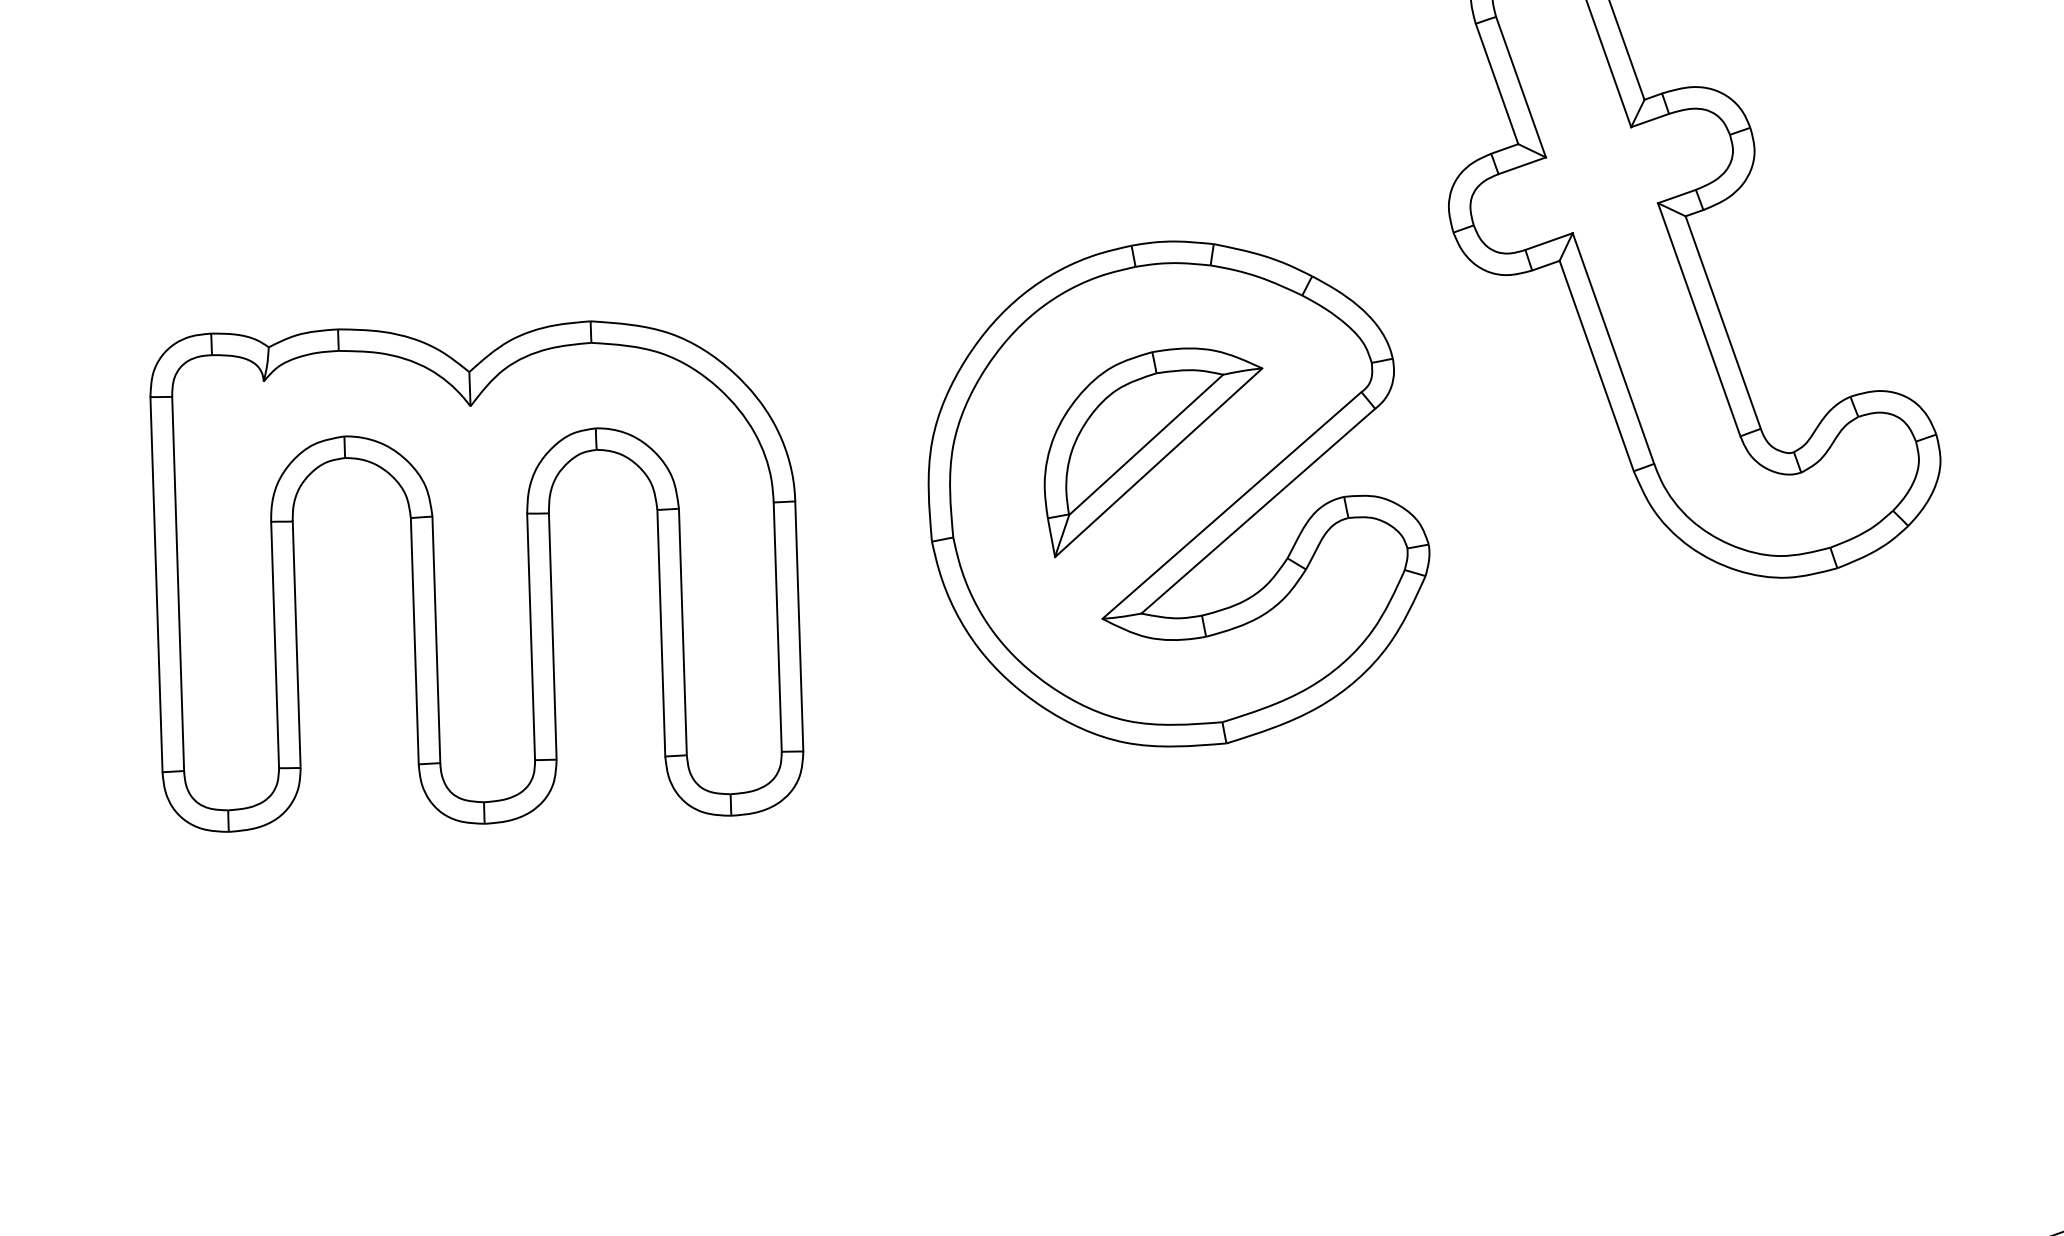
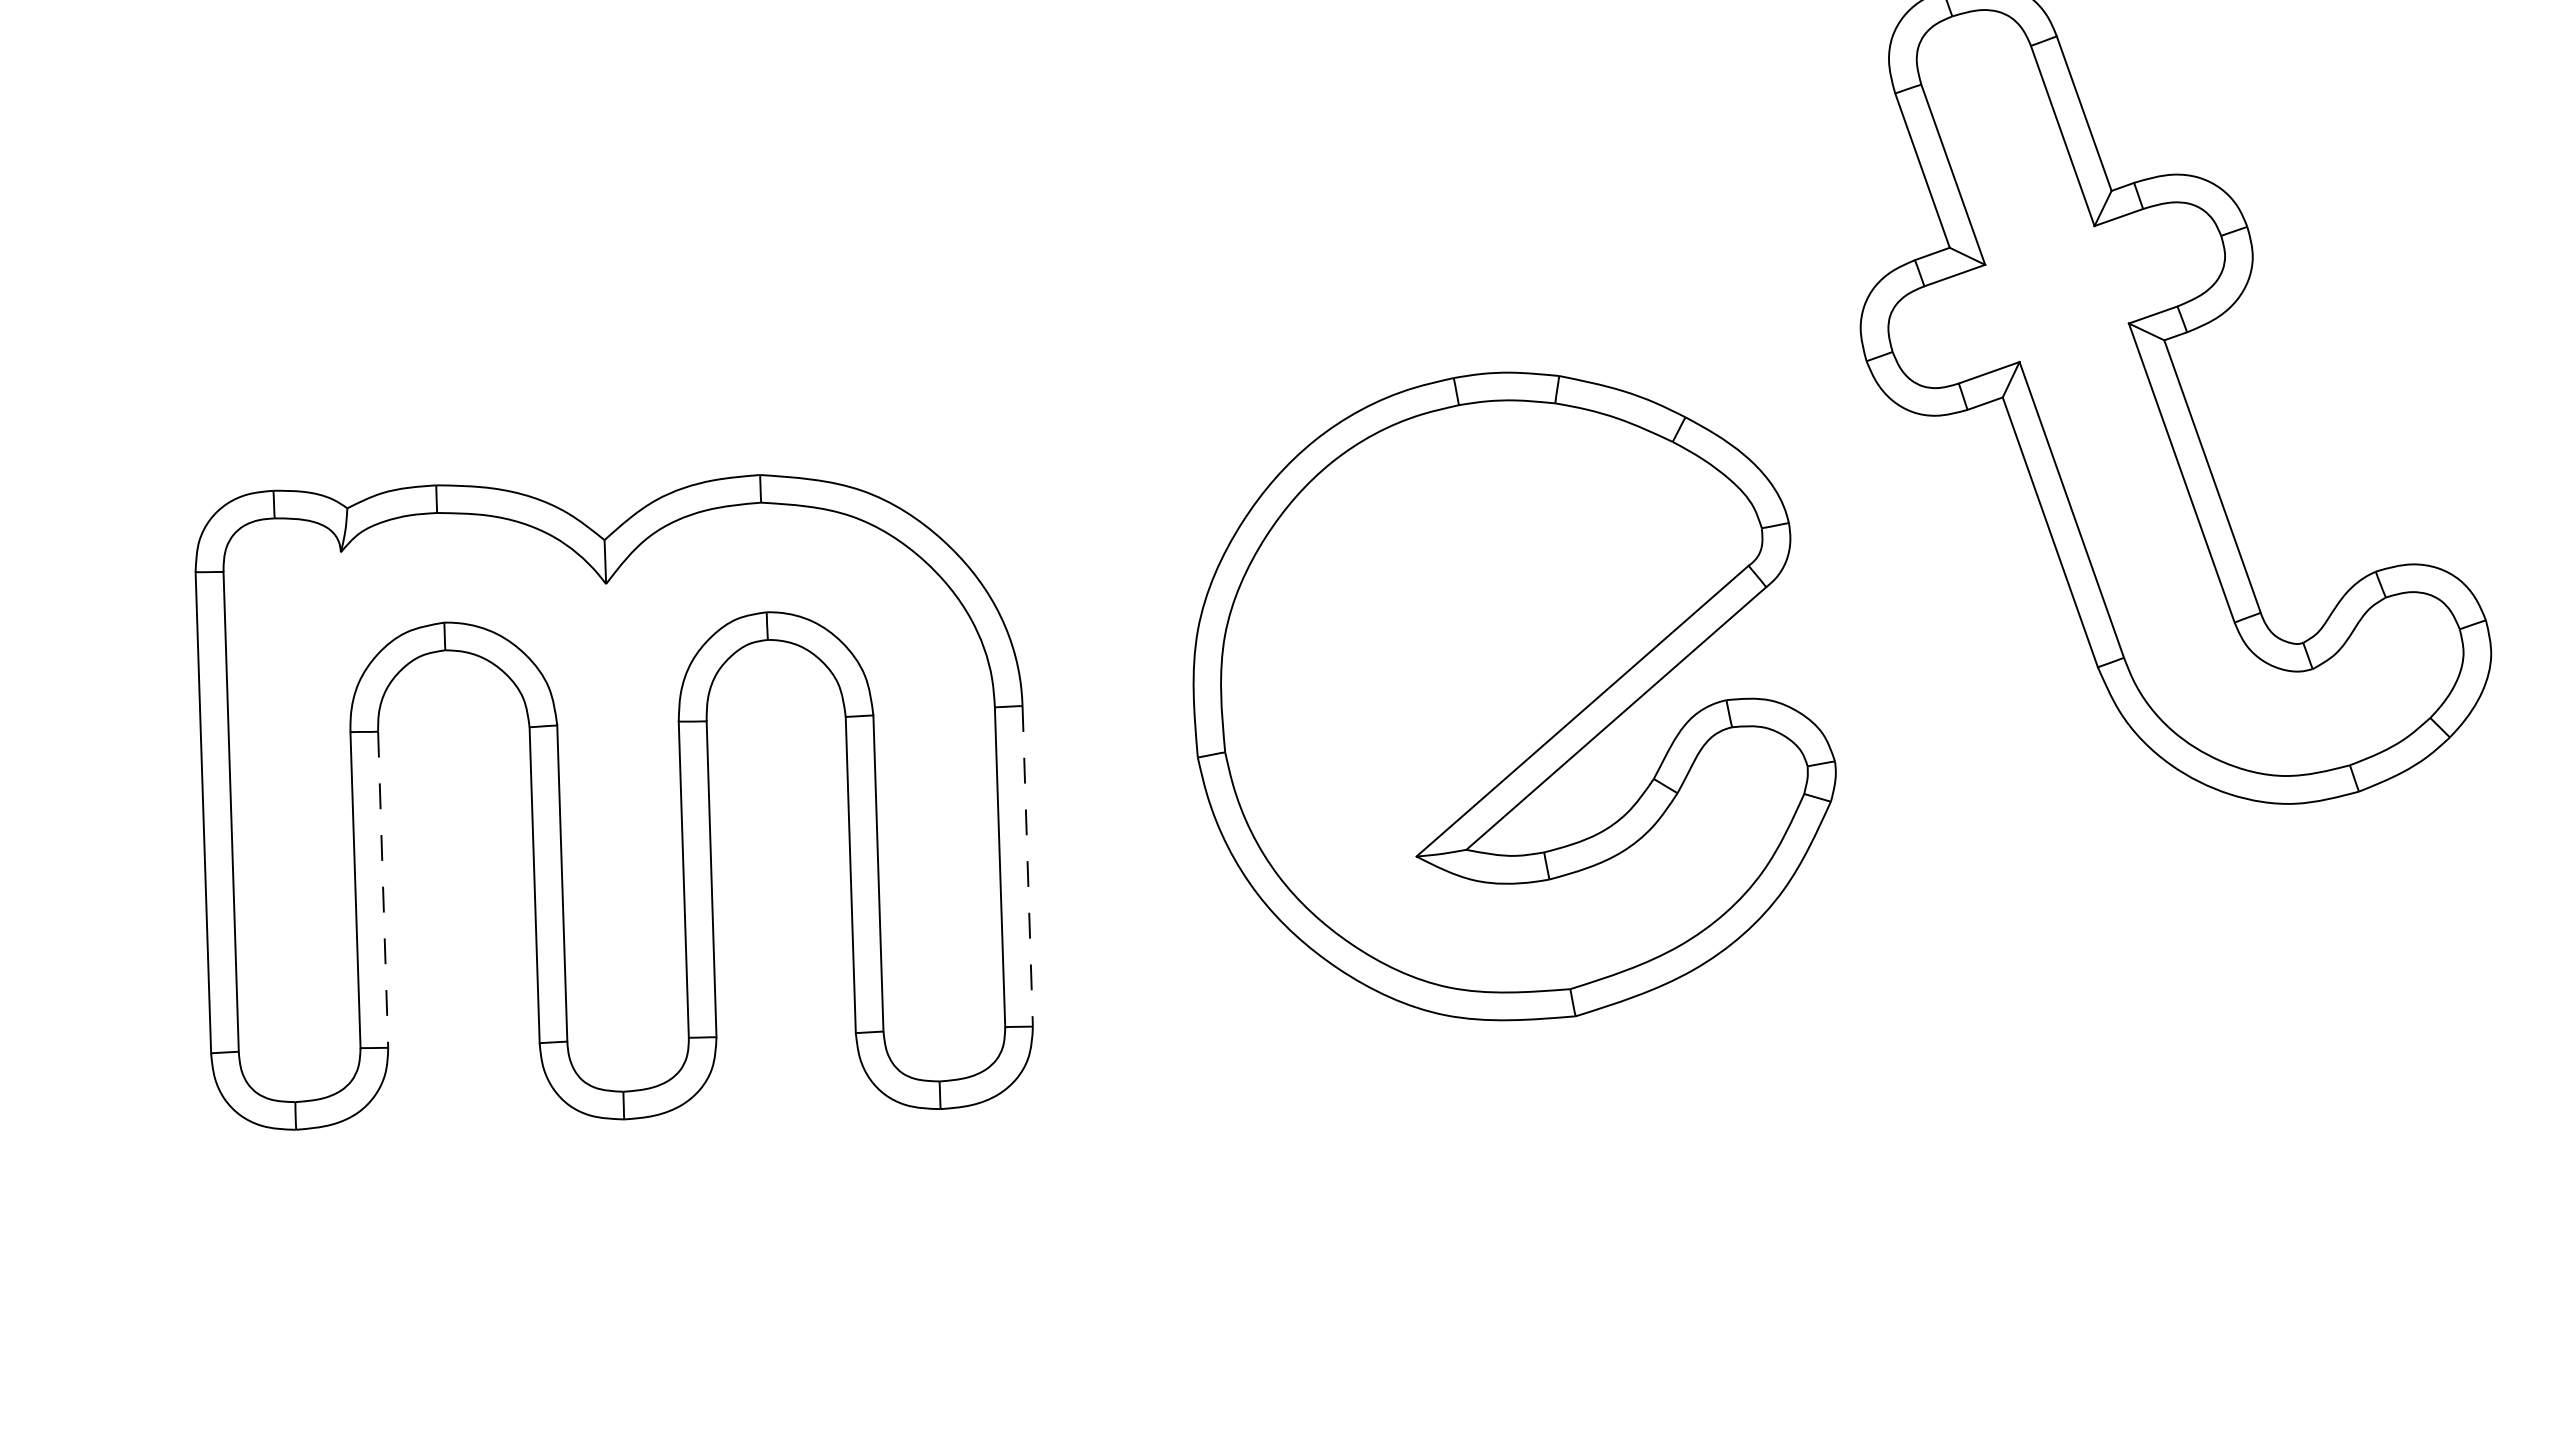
part: (1153, 452) -> (1481, 643), removed
line: (799, 627) -> (1027, 867), solid -> dashed
line: (296, 645) -> (382, 890), solid -> dashed

